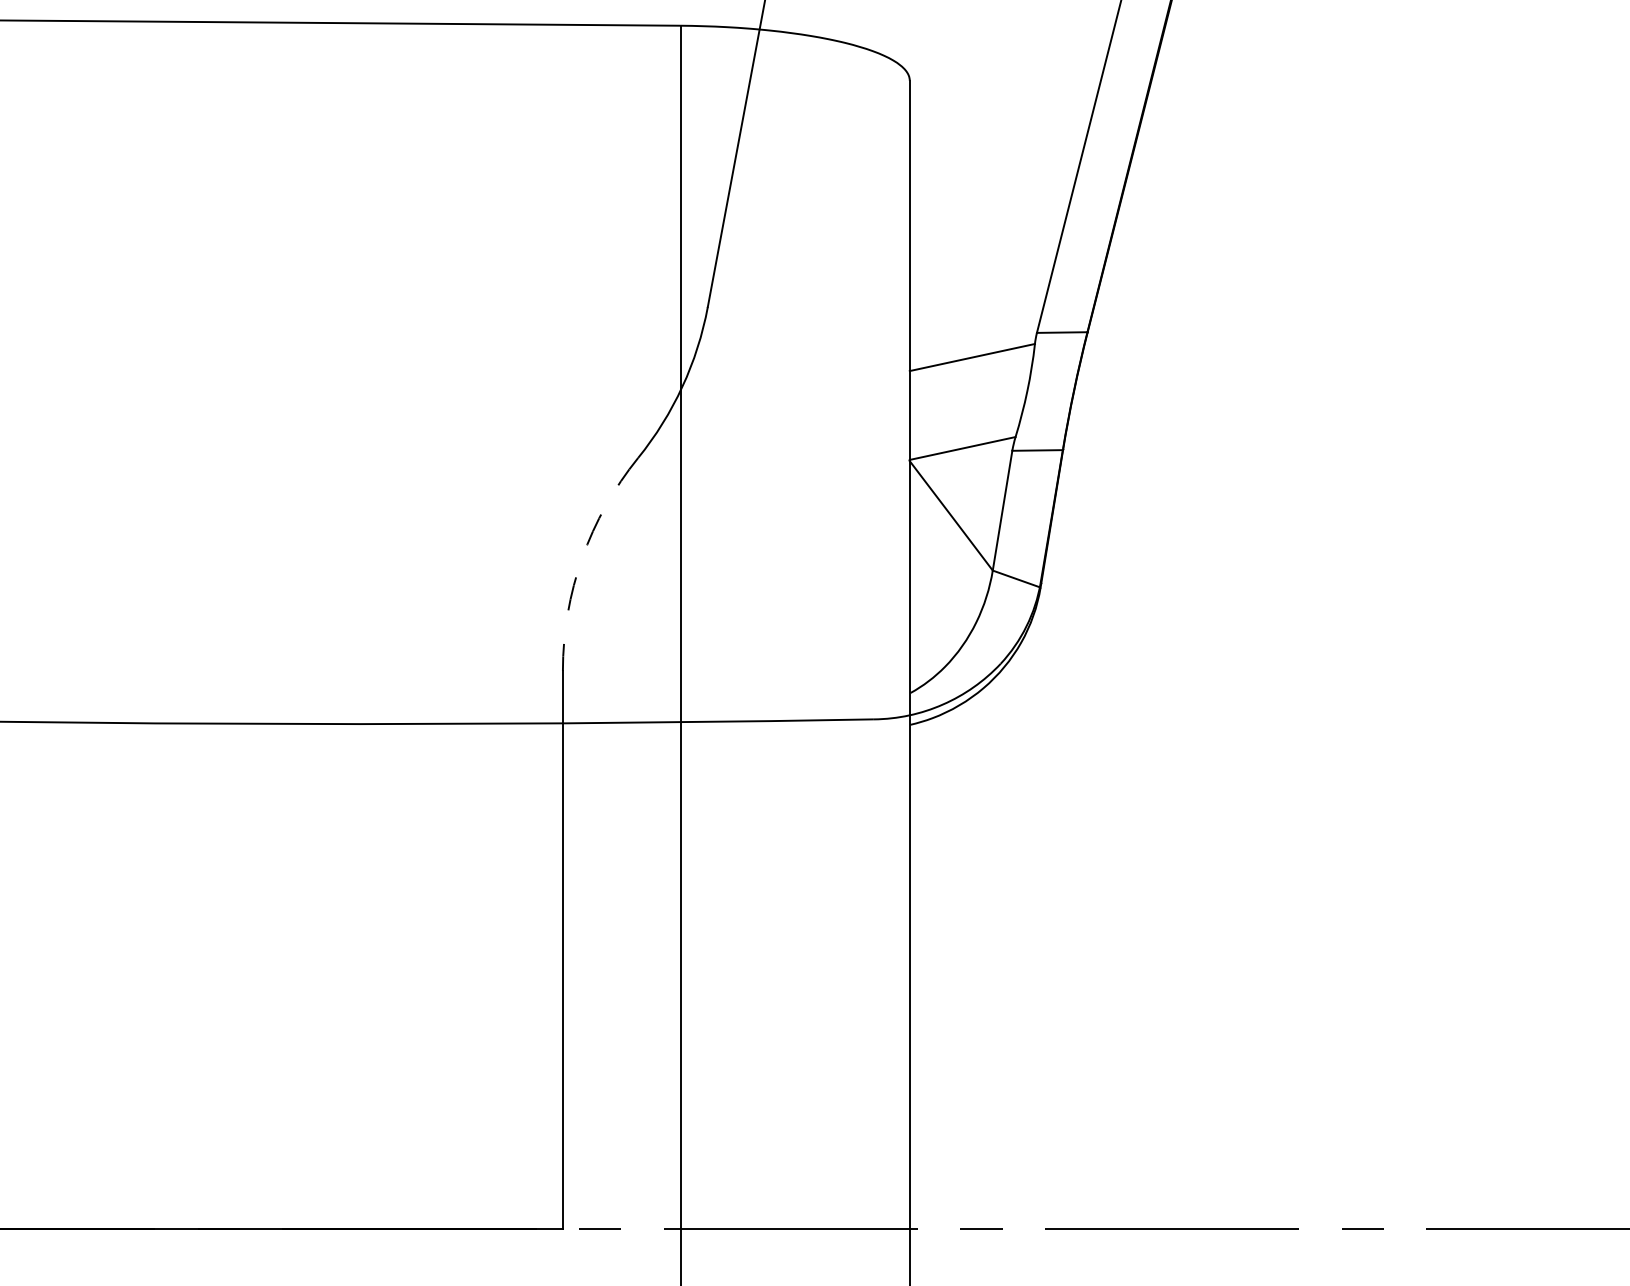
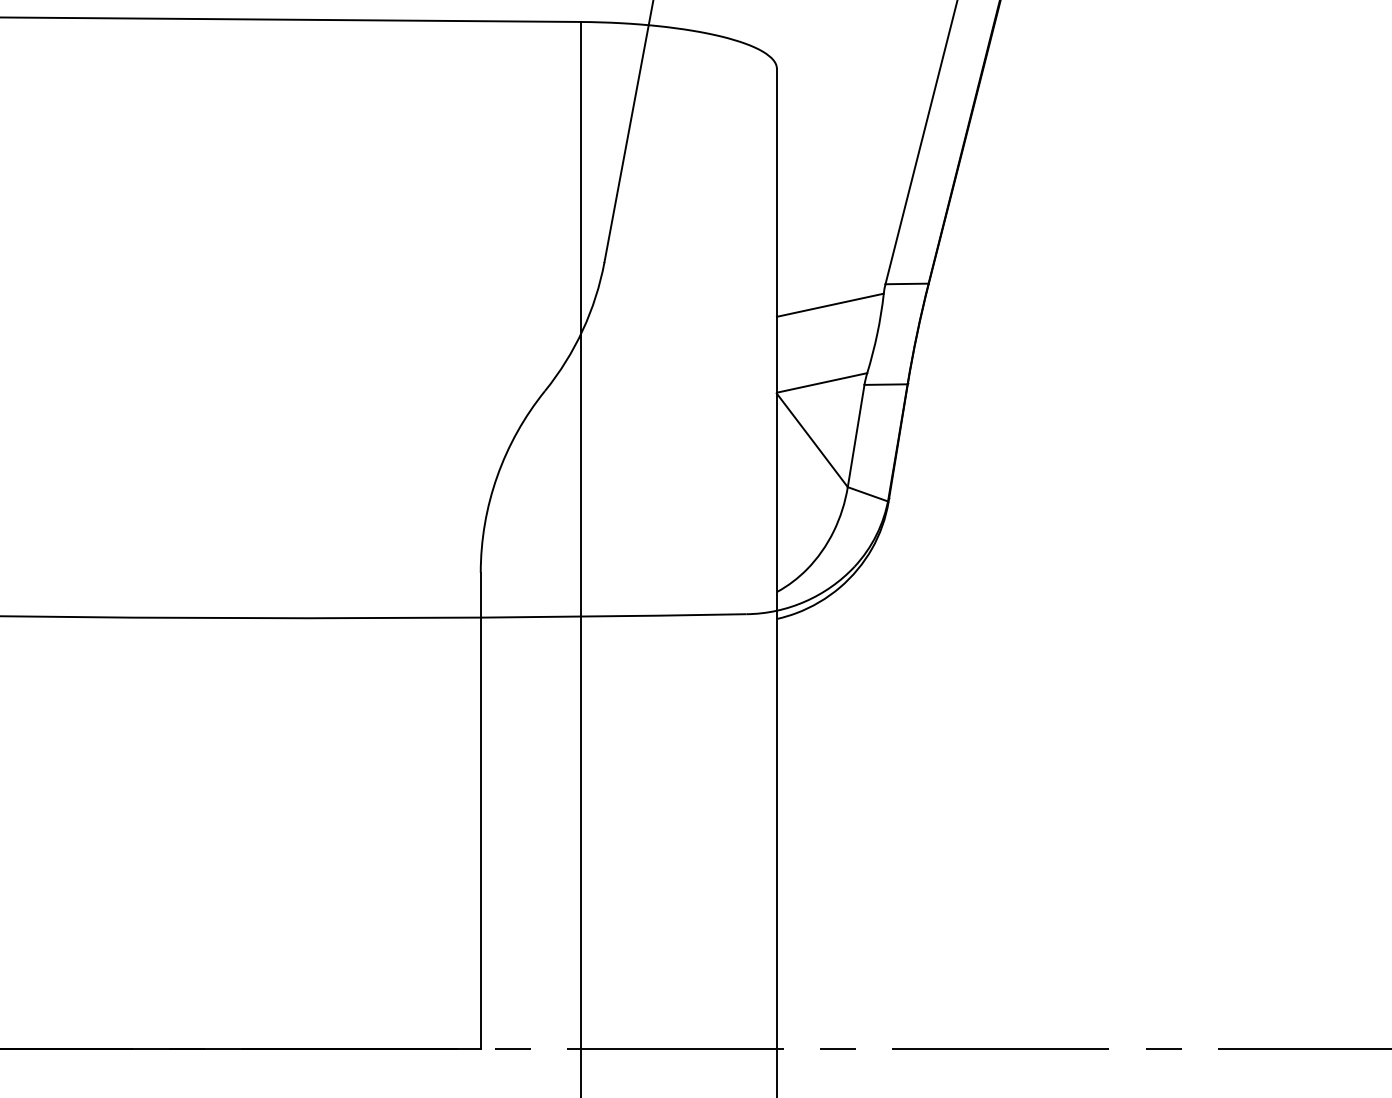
arc: (582, 557) -> (497, 476), dashed -> solid

